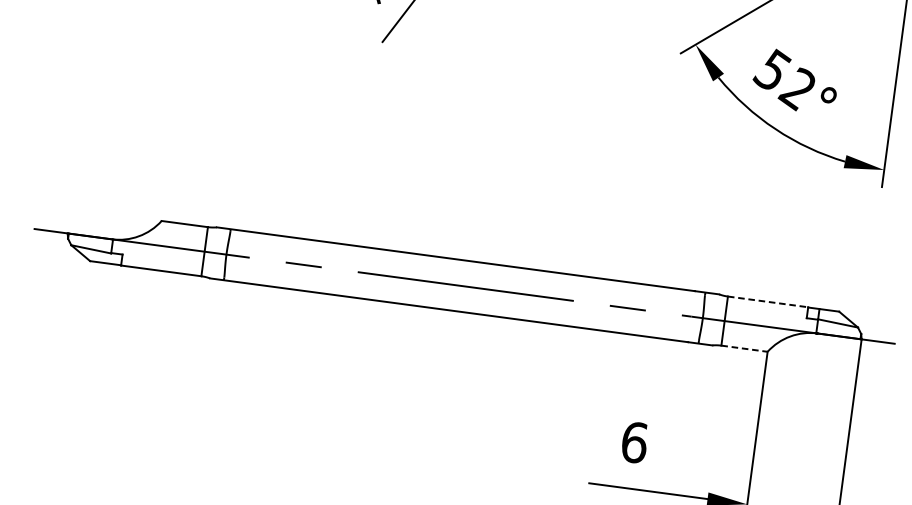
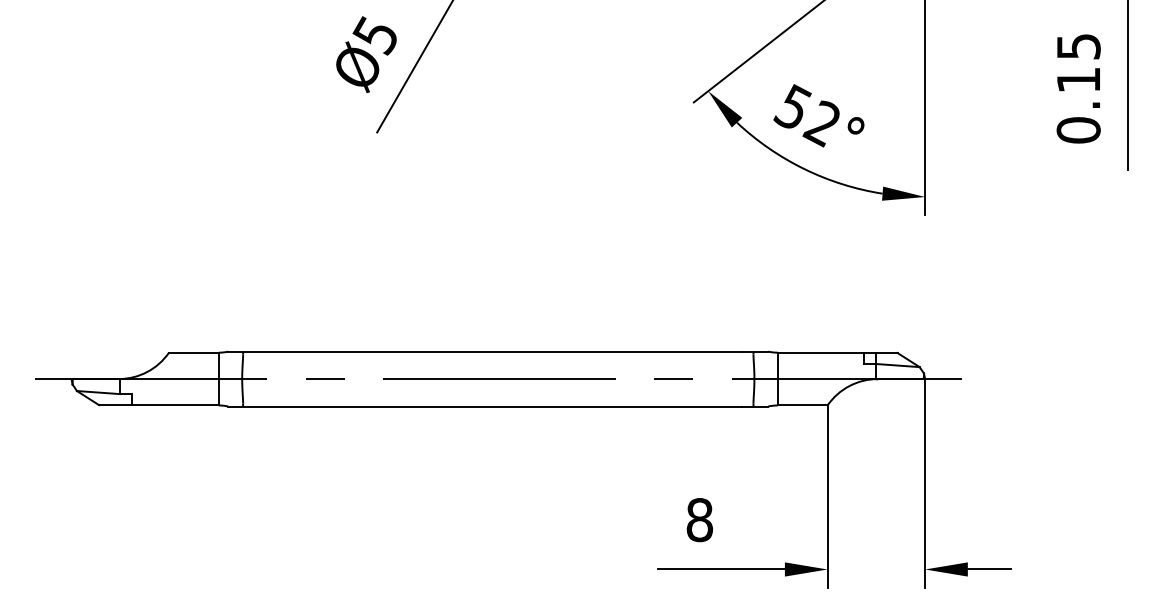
line: (768, 301) -> (821, 352), dashed -> solid
line: (744, 348) -> (802, 405), dashed -> solid
text: (634, 442) -> (699, 520), 6 -> 8

